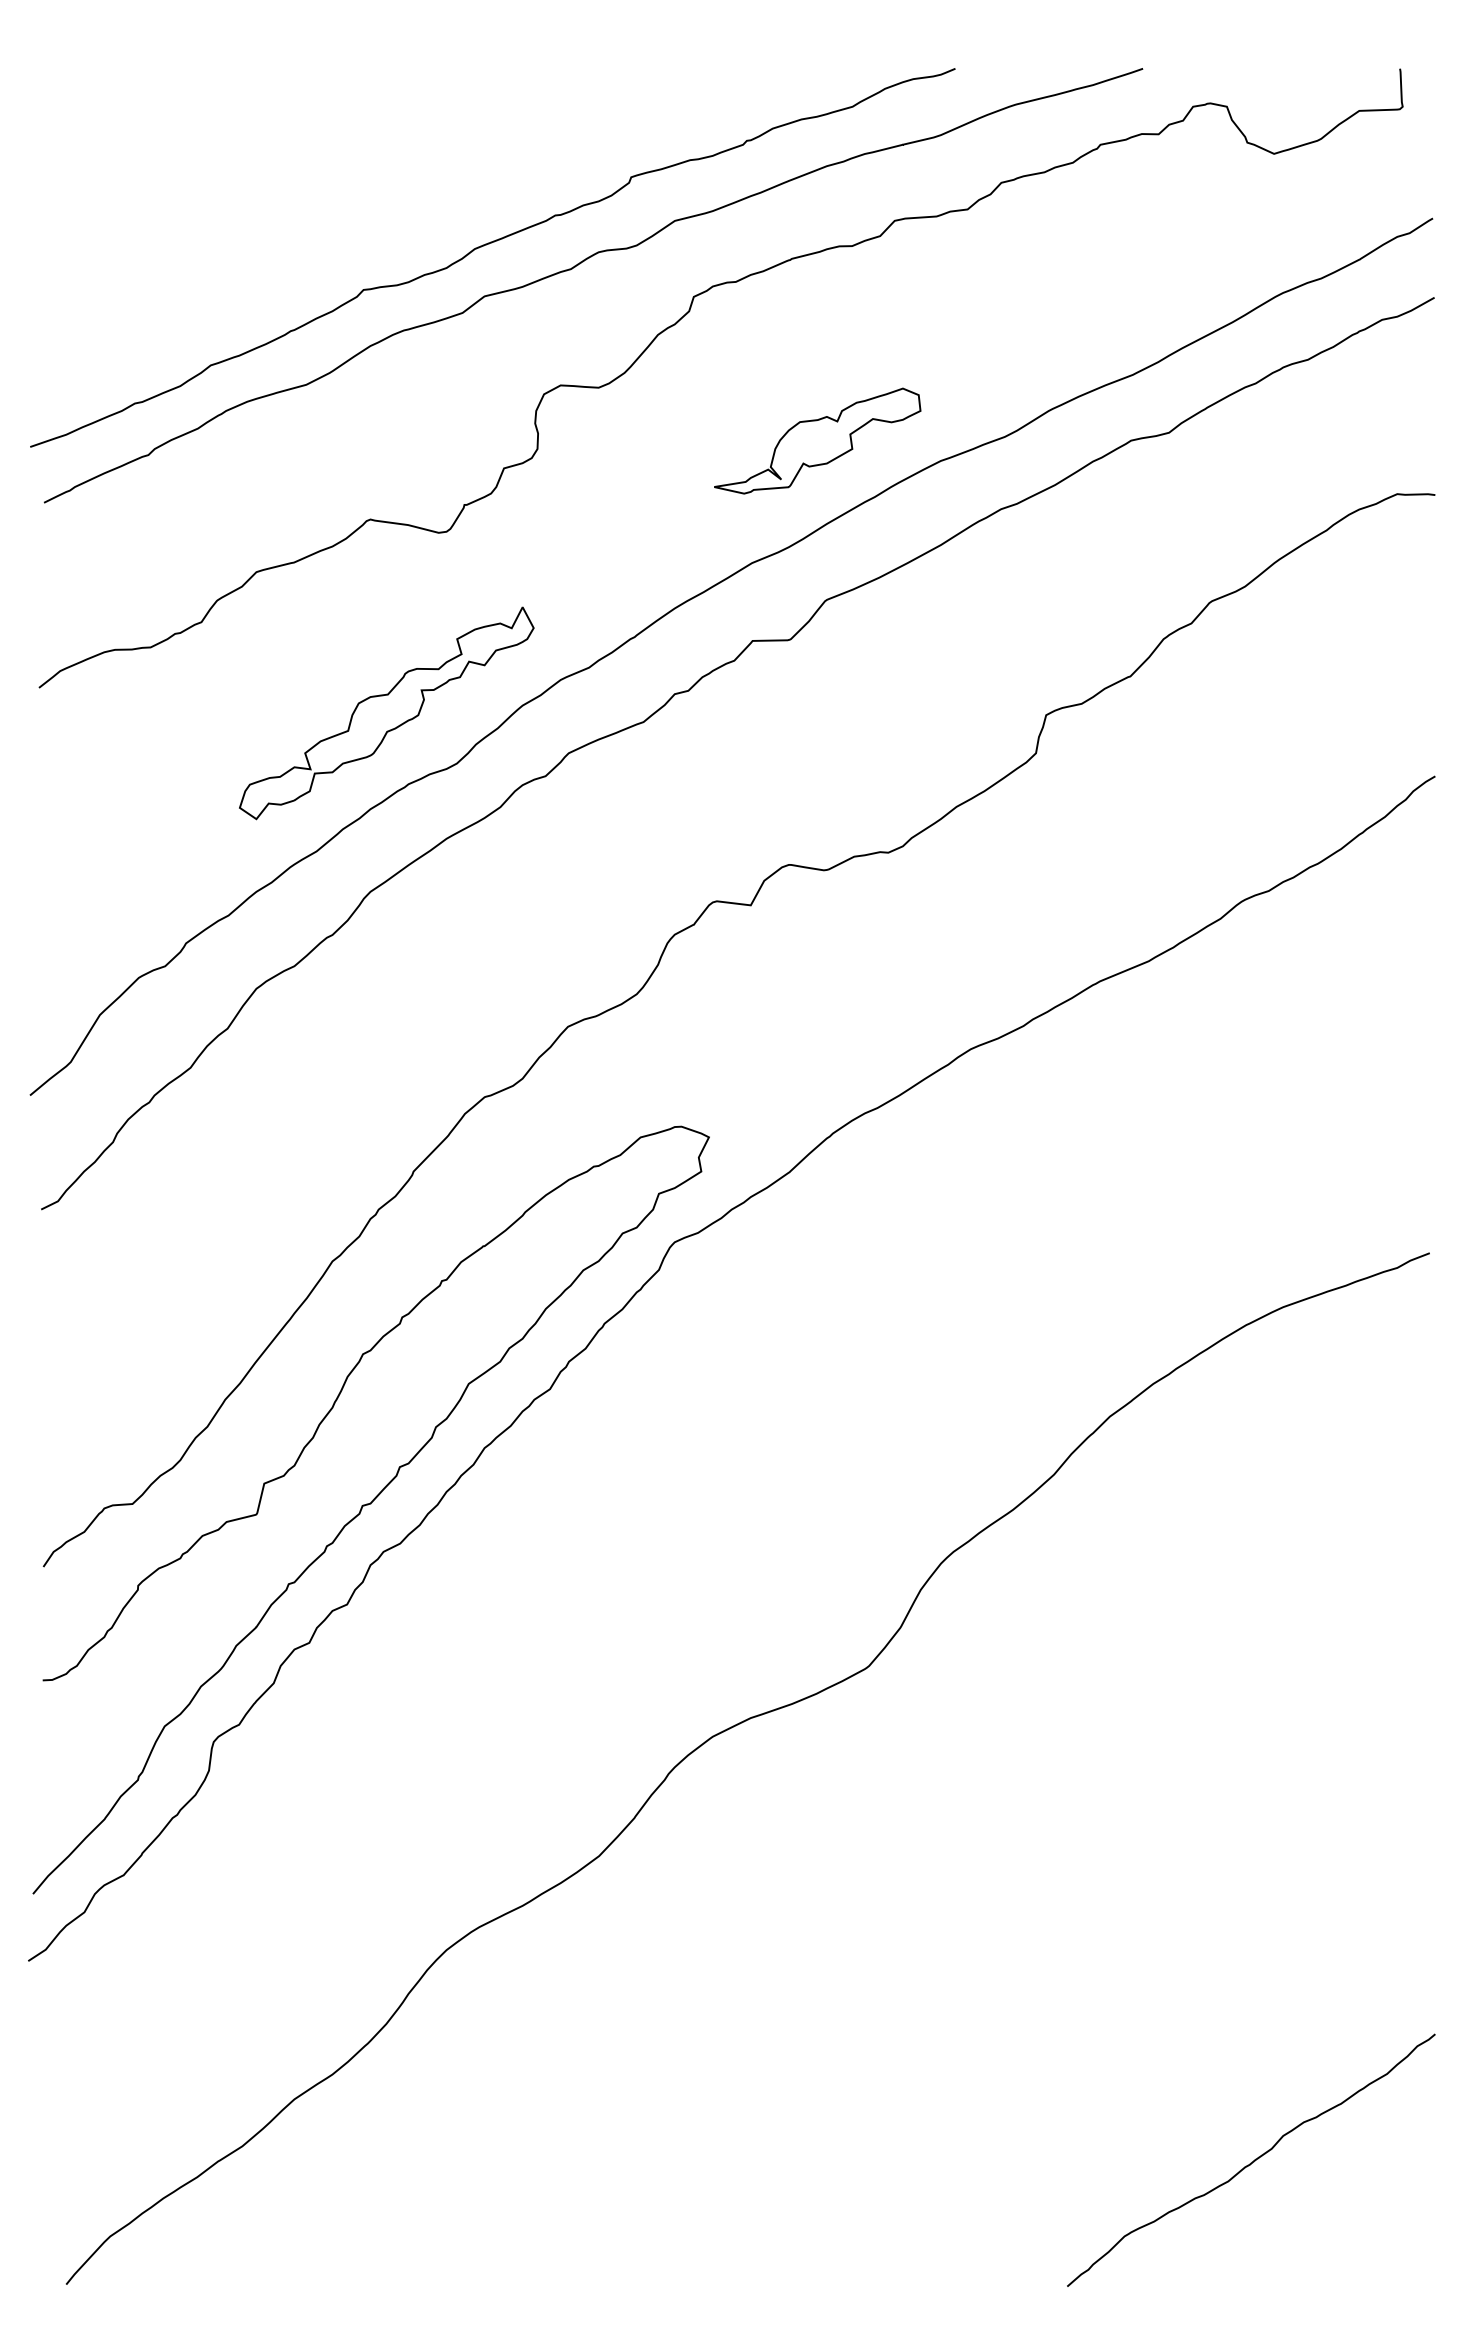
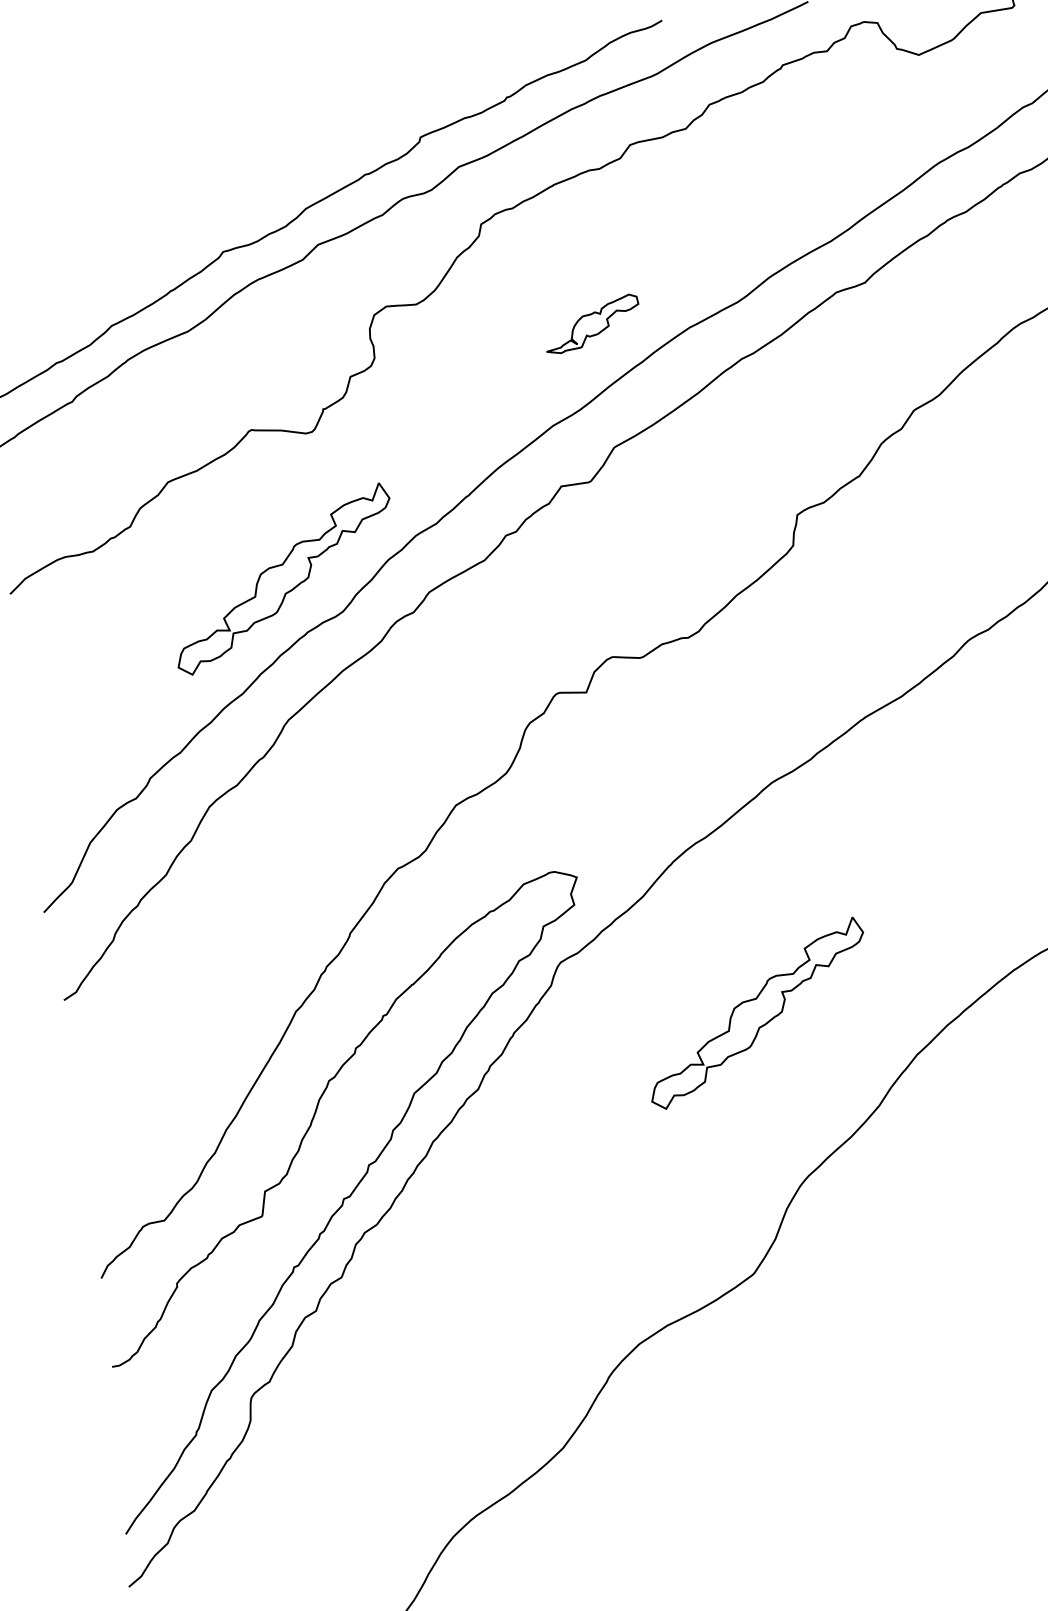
part: (817, 440) -> (591, 323), size x0.6
part: (914, 1338) -> (757, 1013), added

